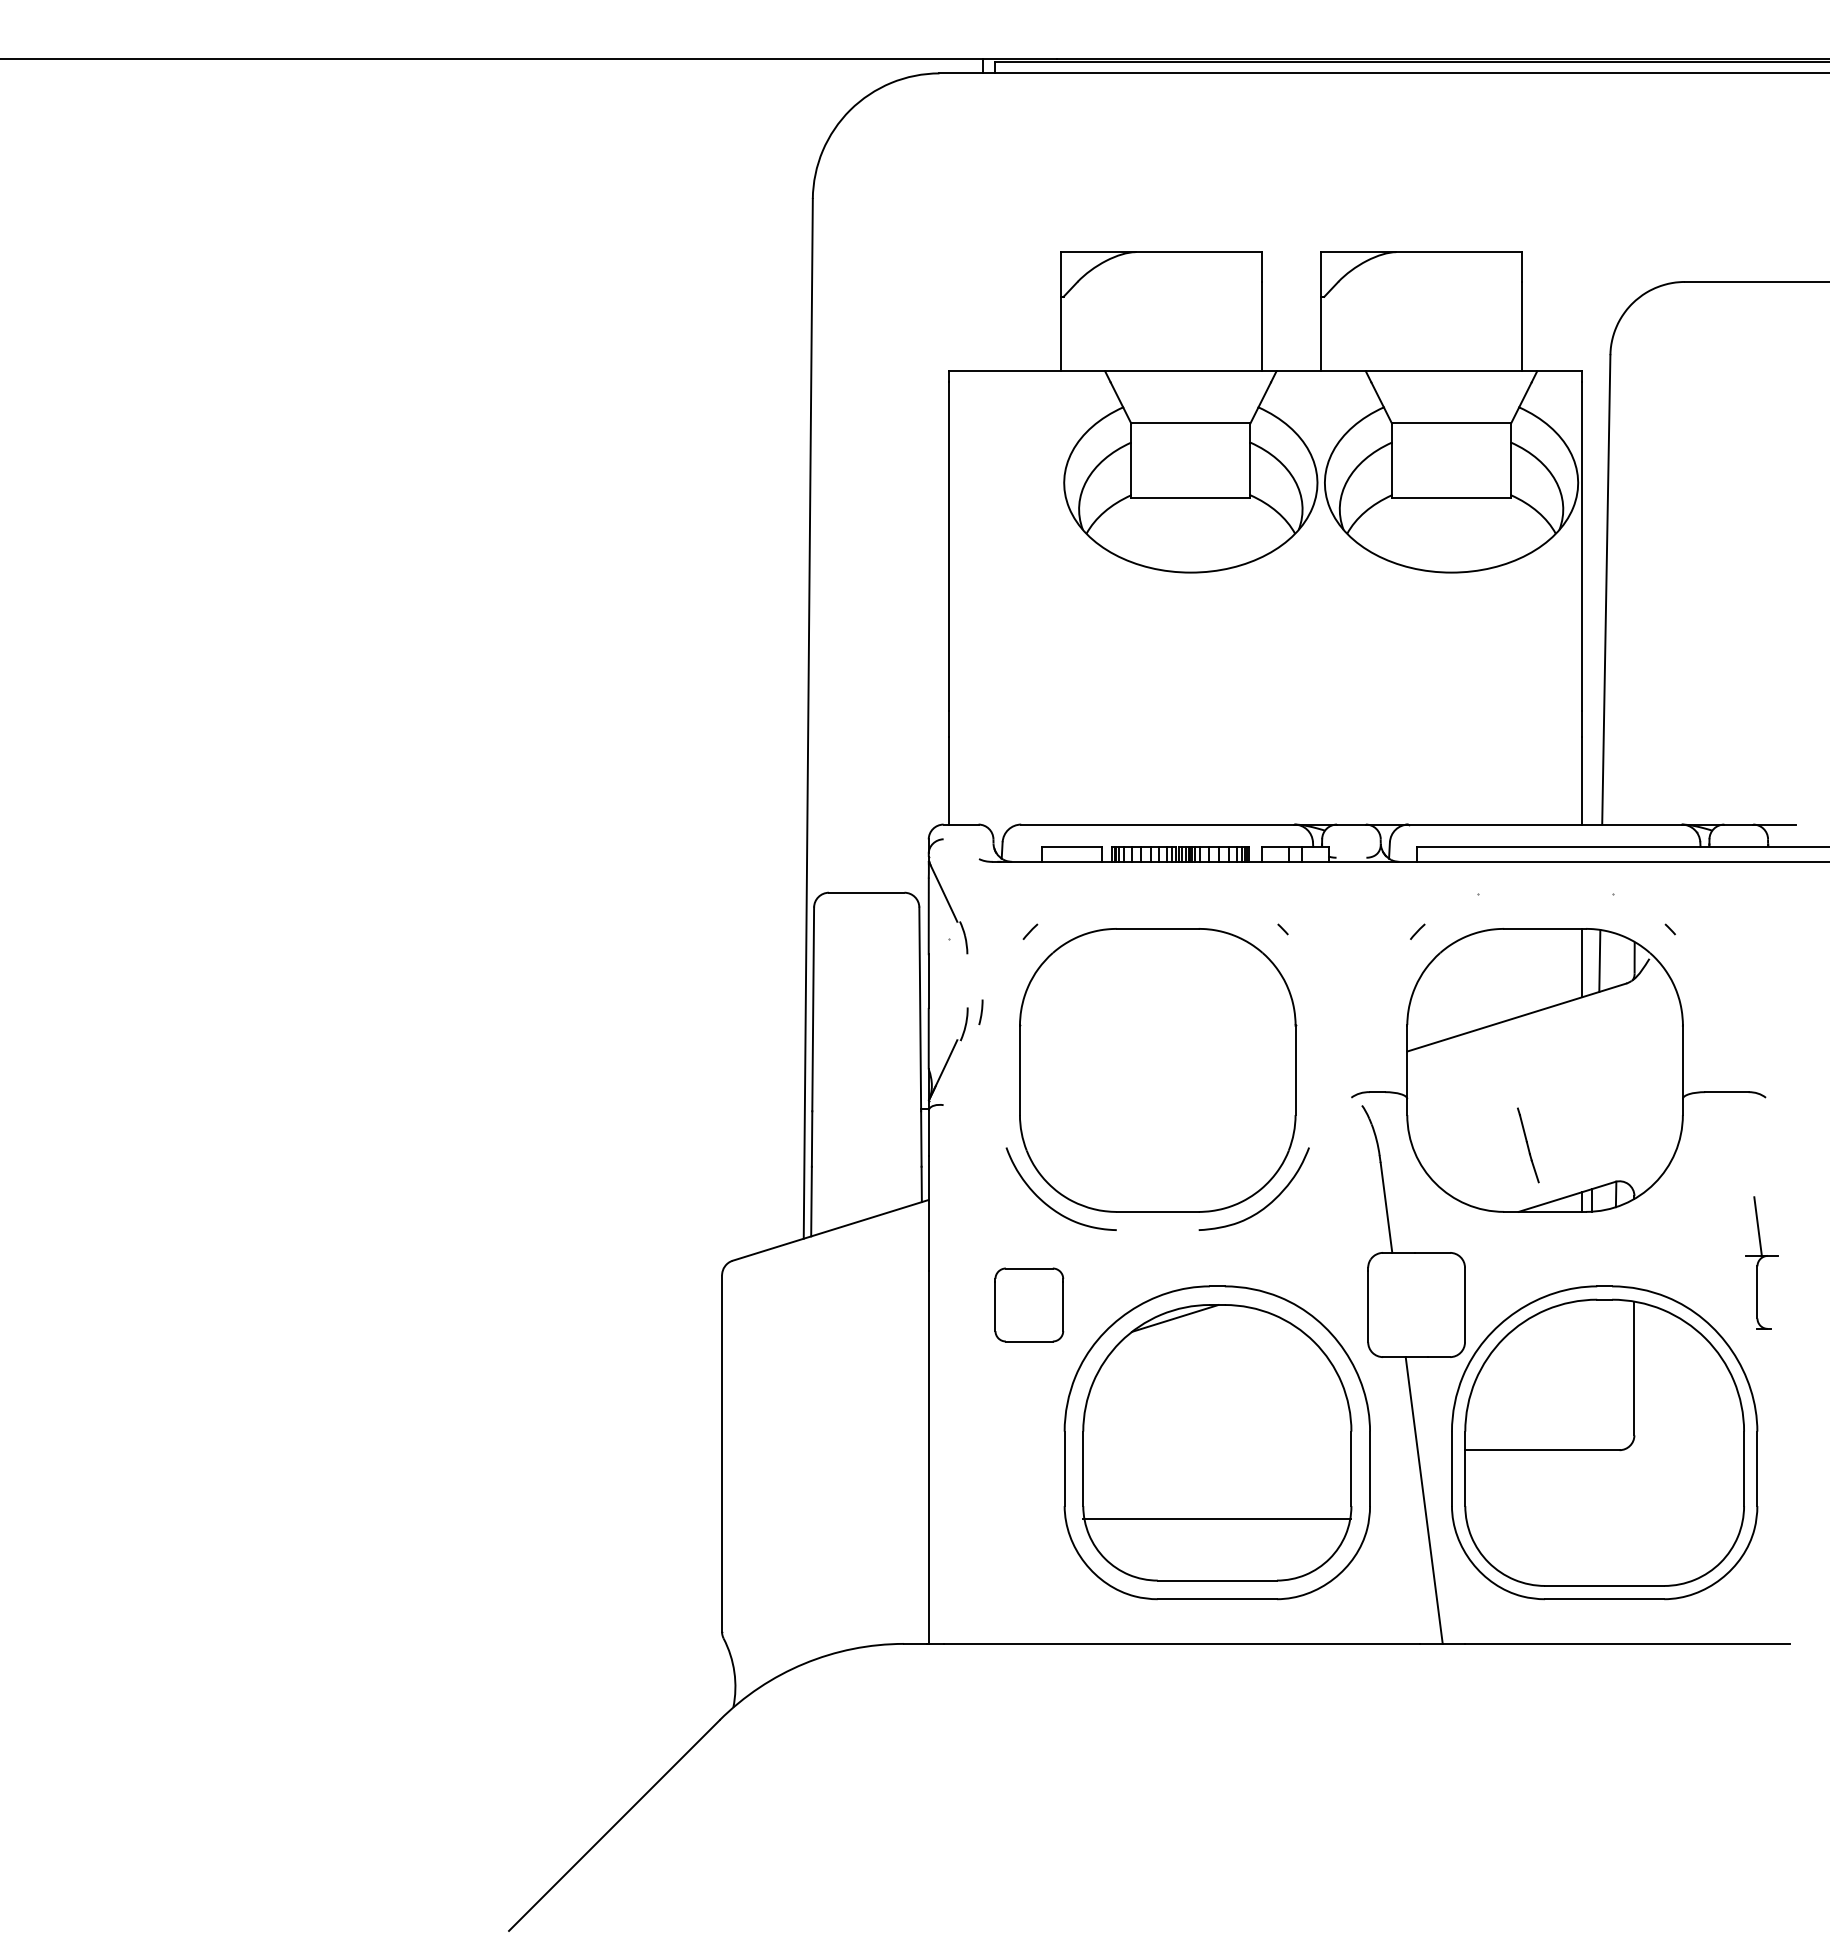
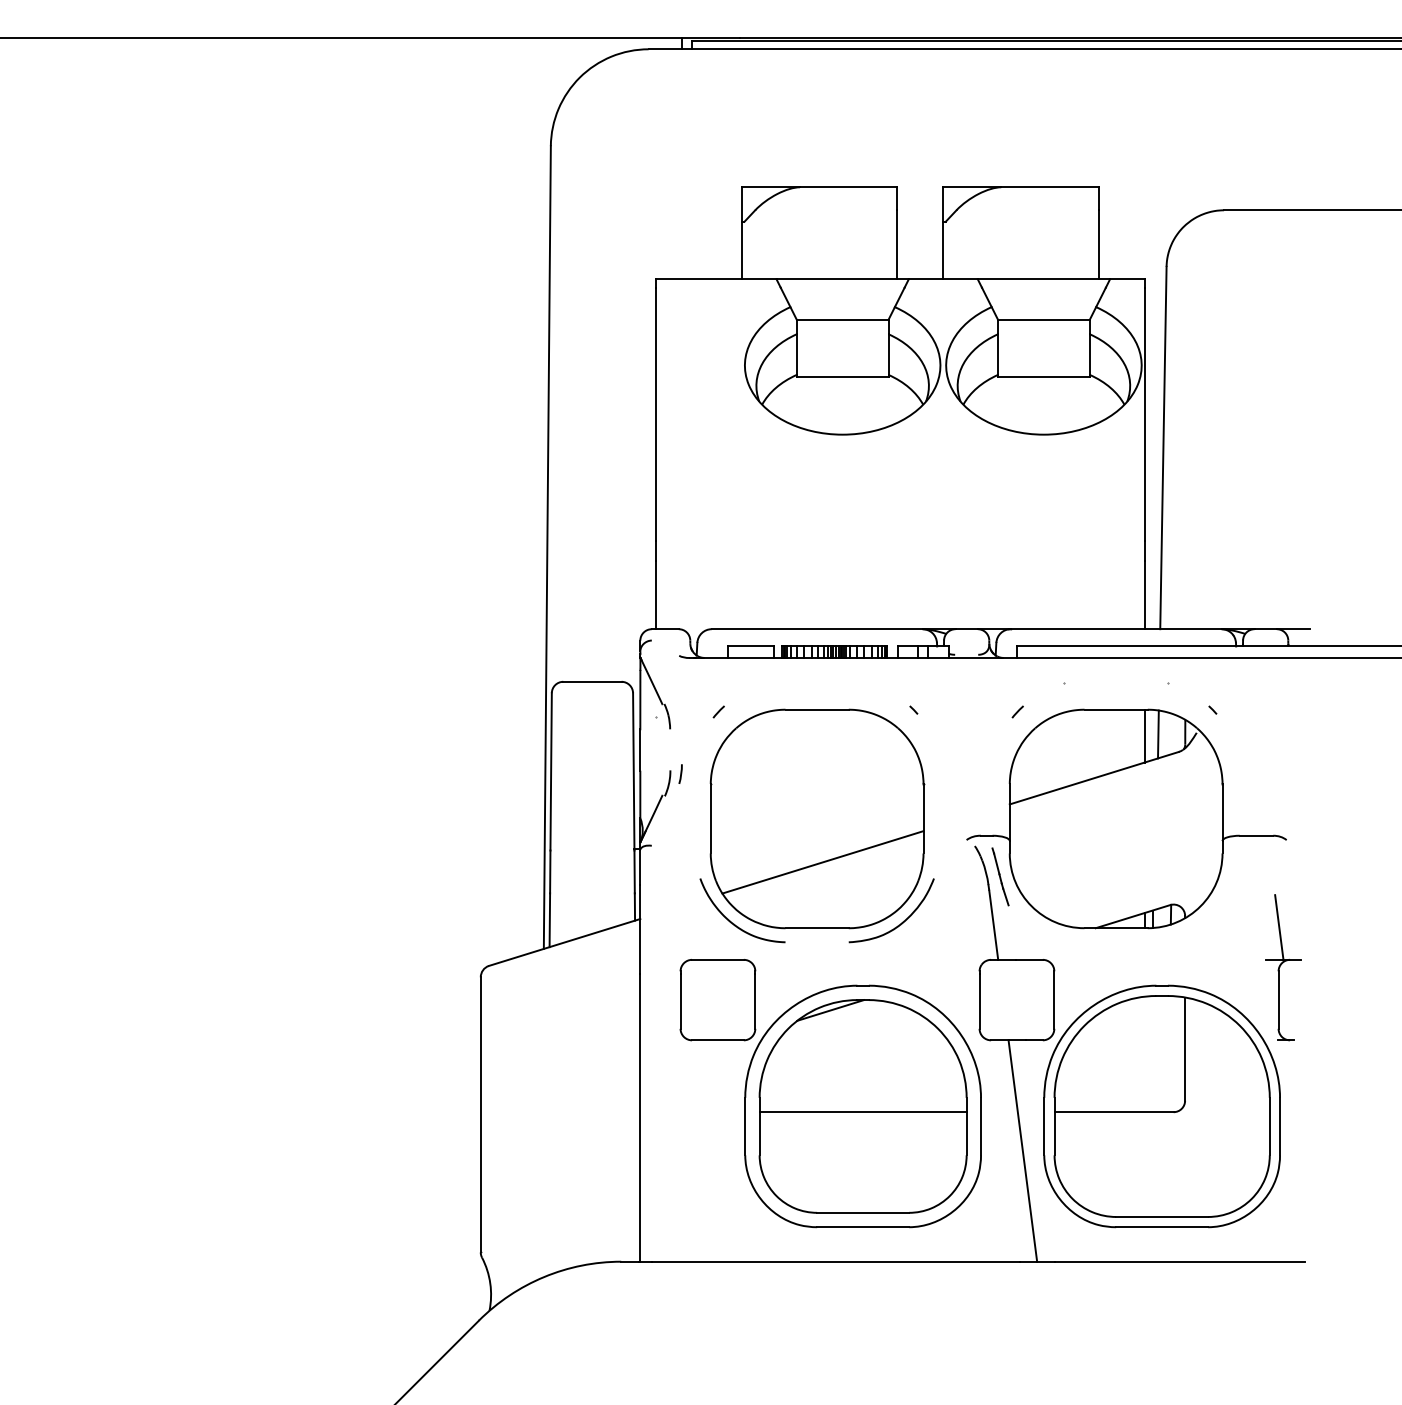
line: (1165, 1126) -> (823, 862), added
part: (1528, 1145) -> (1000, 876), moved
part: (1761, 1262) -> (1283, 967), size x1.43
part: (1029, 1304) -> (718, 999), size x1.43
line: (1217, 1519) -> (863, 1112), moved

